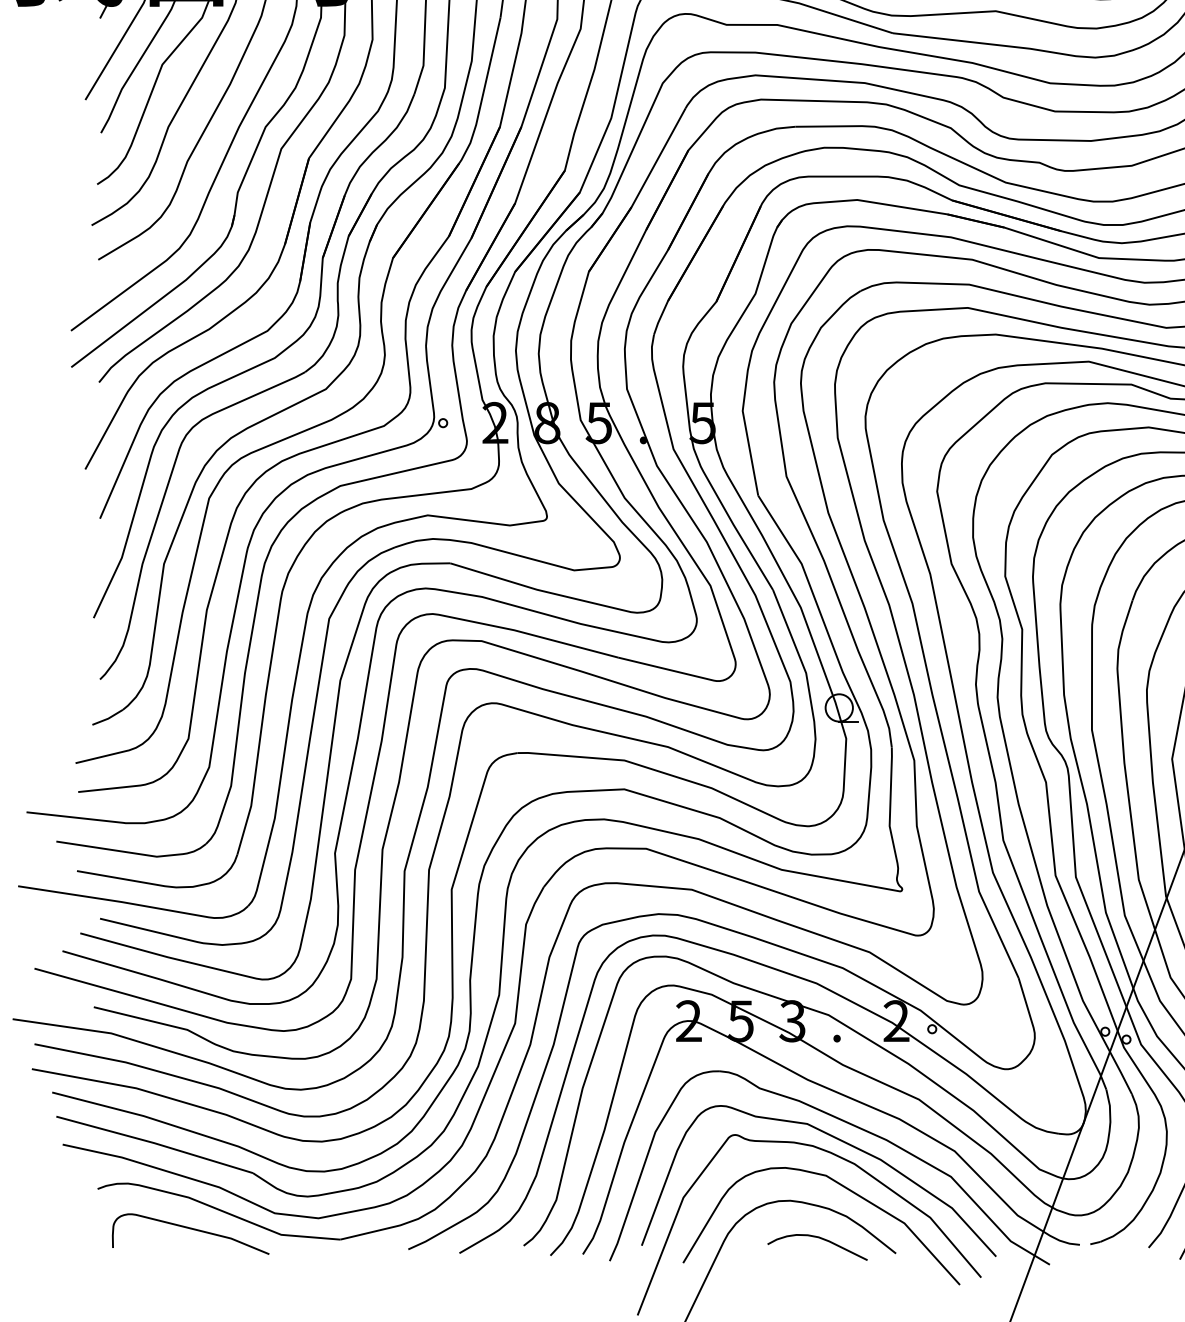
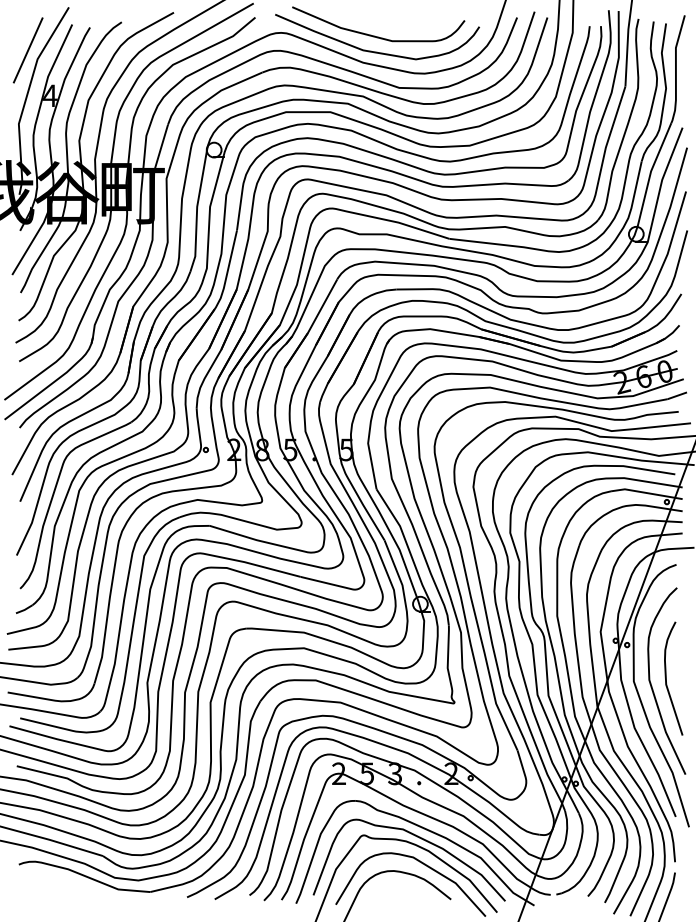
curve: (189, 1229) -> (68, 886), removed
curve: (820, 1240) -> (410, 892), removed

